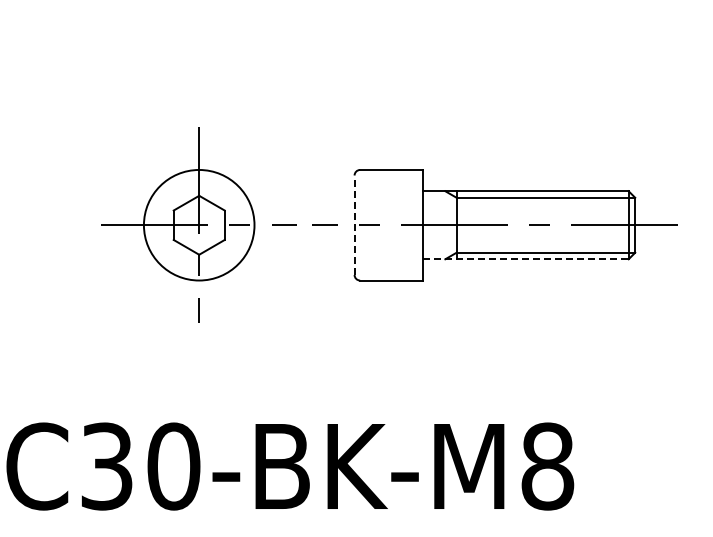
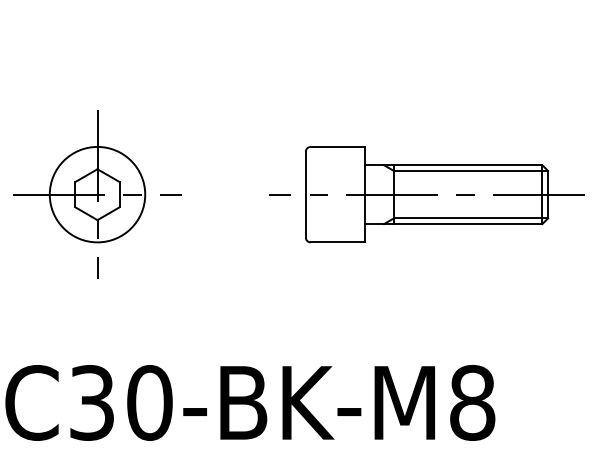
part: (198, 224) -> (96, 194), moved
line: (354, 225) -> (305, 194), dashed -> solid
line: (526, 259) -> (454, 224), dashed -> solid

